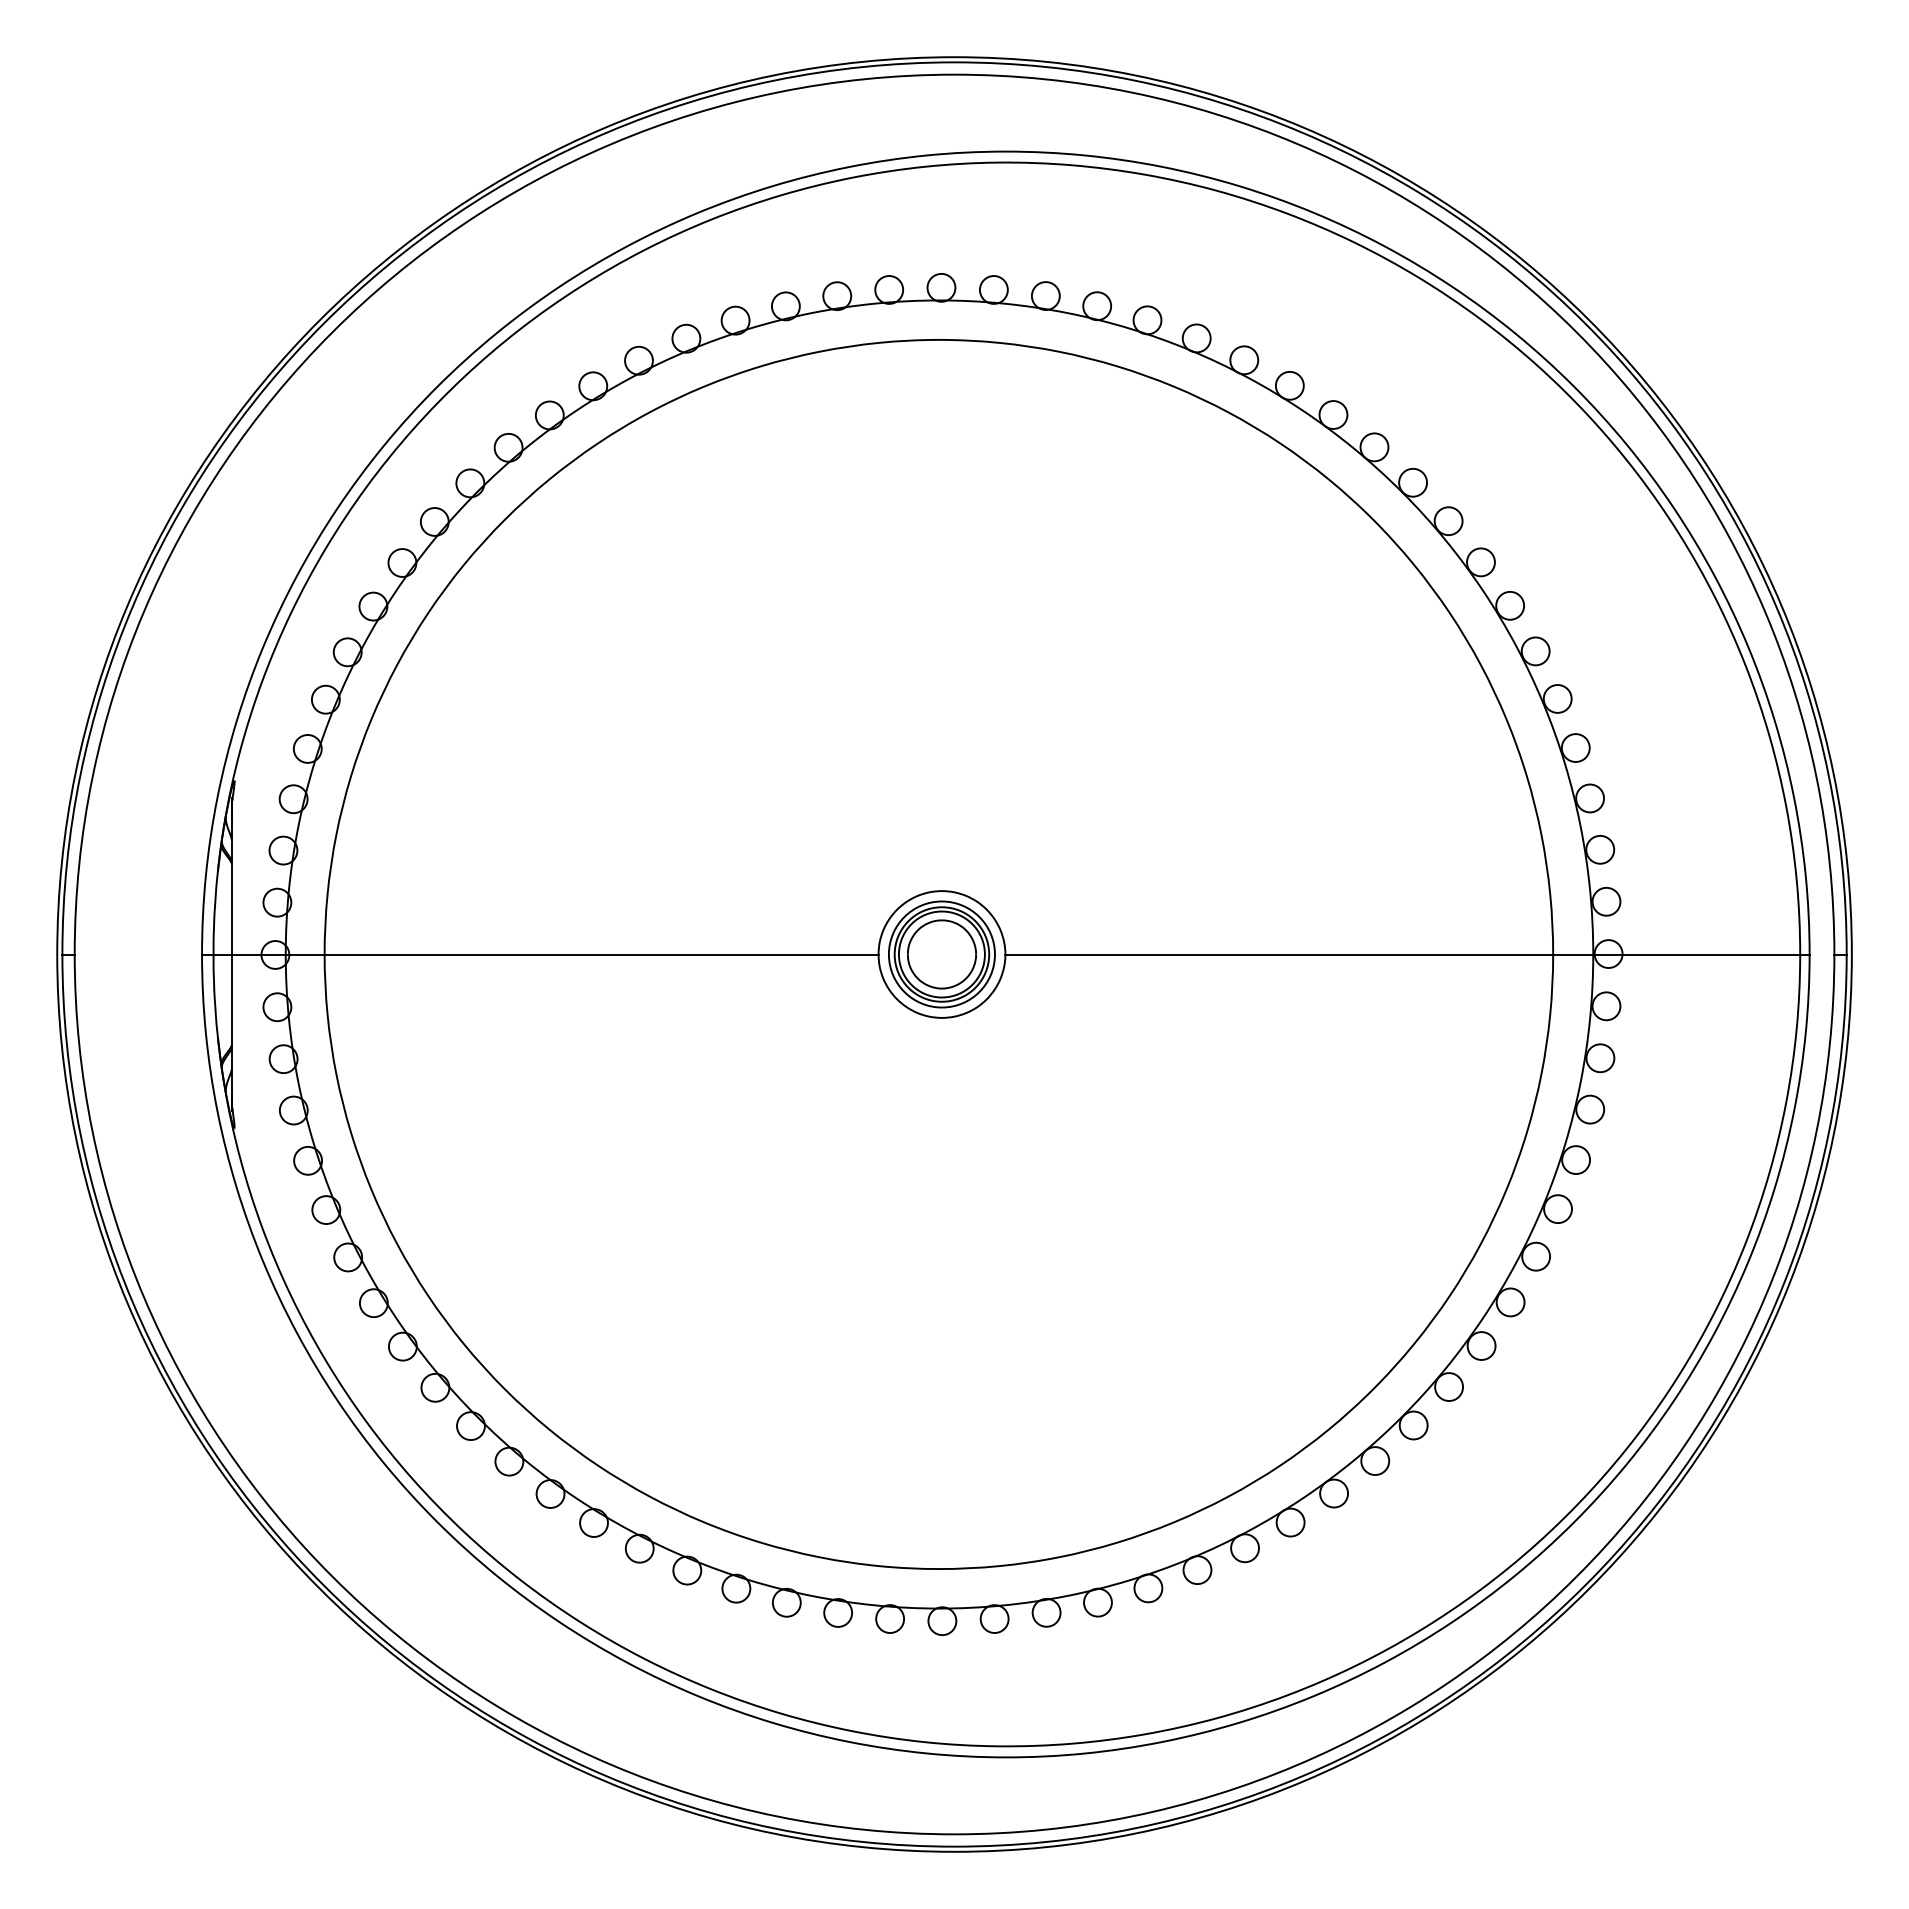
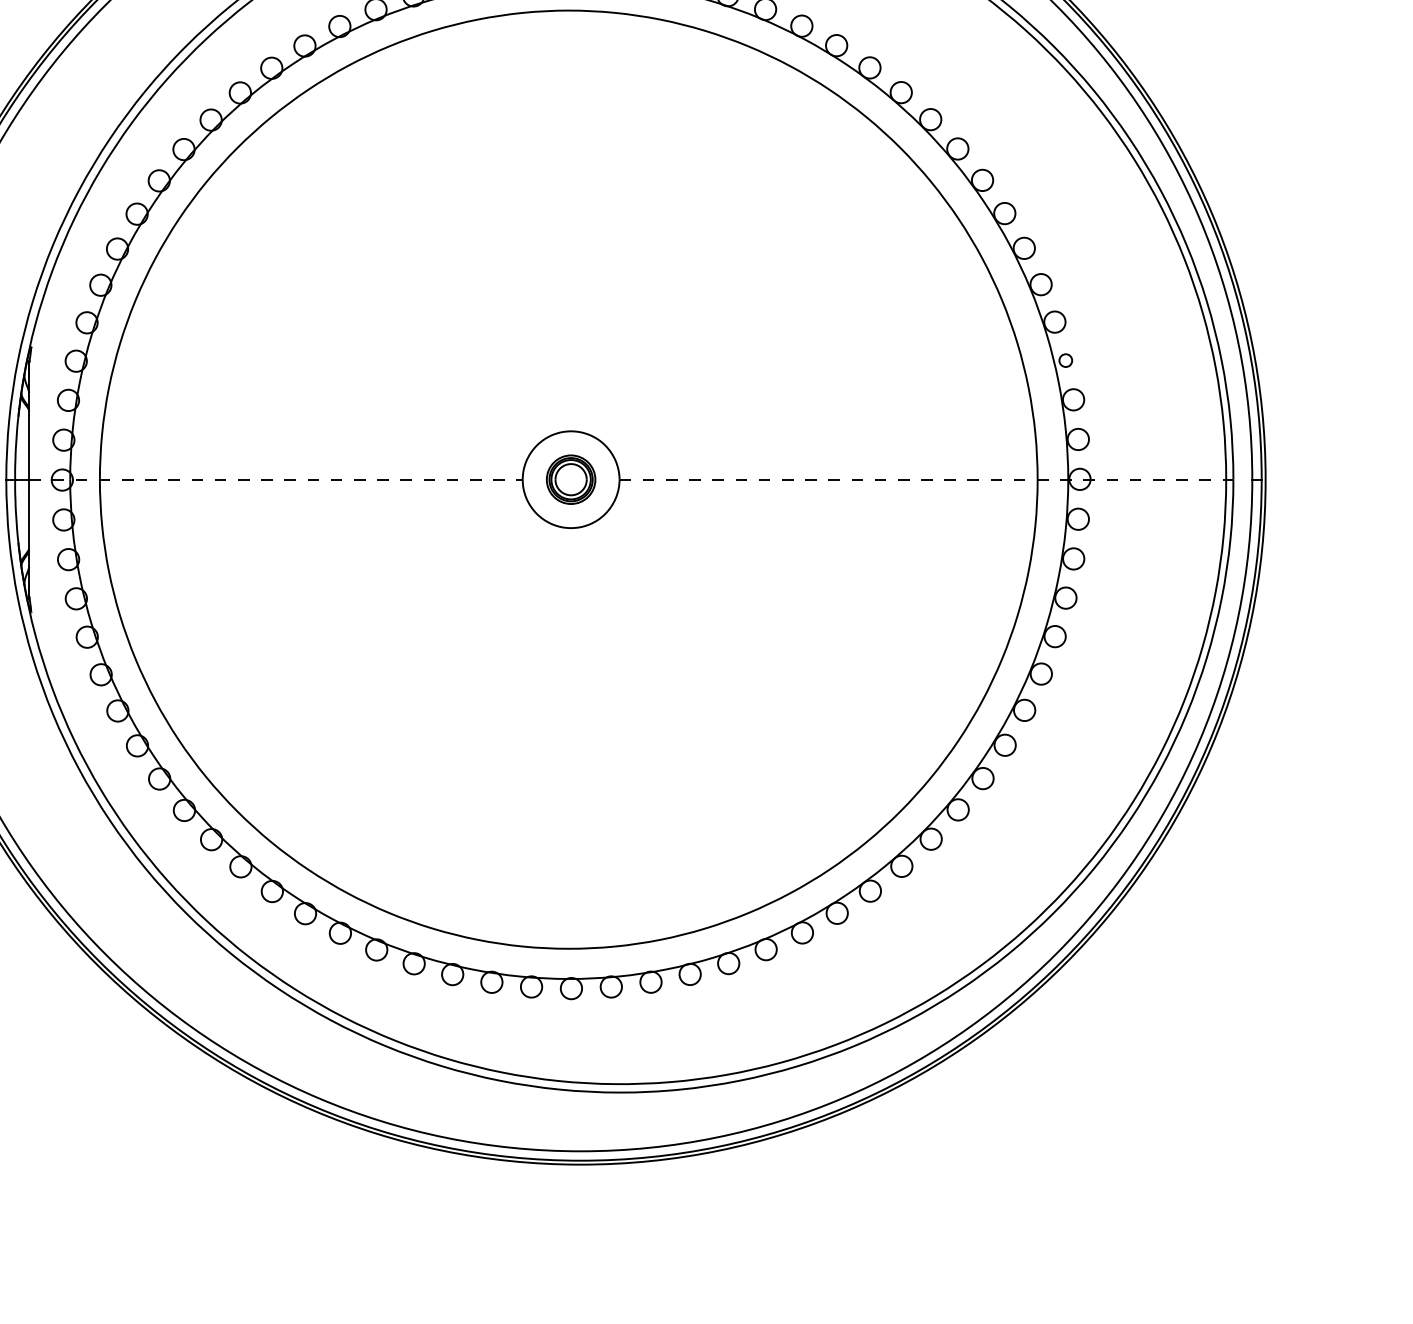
circle: (1590, 798) -> (1066, 360), size x0.6
line: (555, 954) -> (276, 479), solid -> dashed
part: (941, 954) -> (570, 479), size x0.6
line: (1408, 954) -> (927, 479), solid -> dashed

